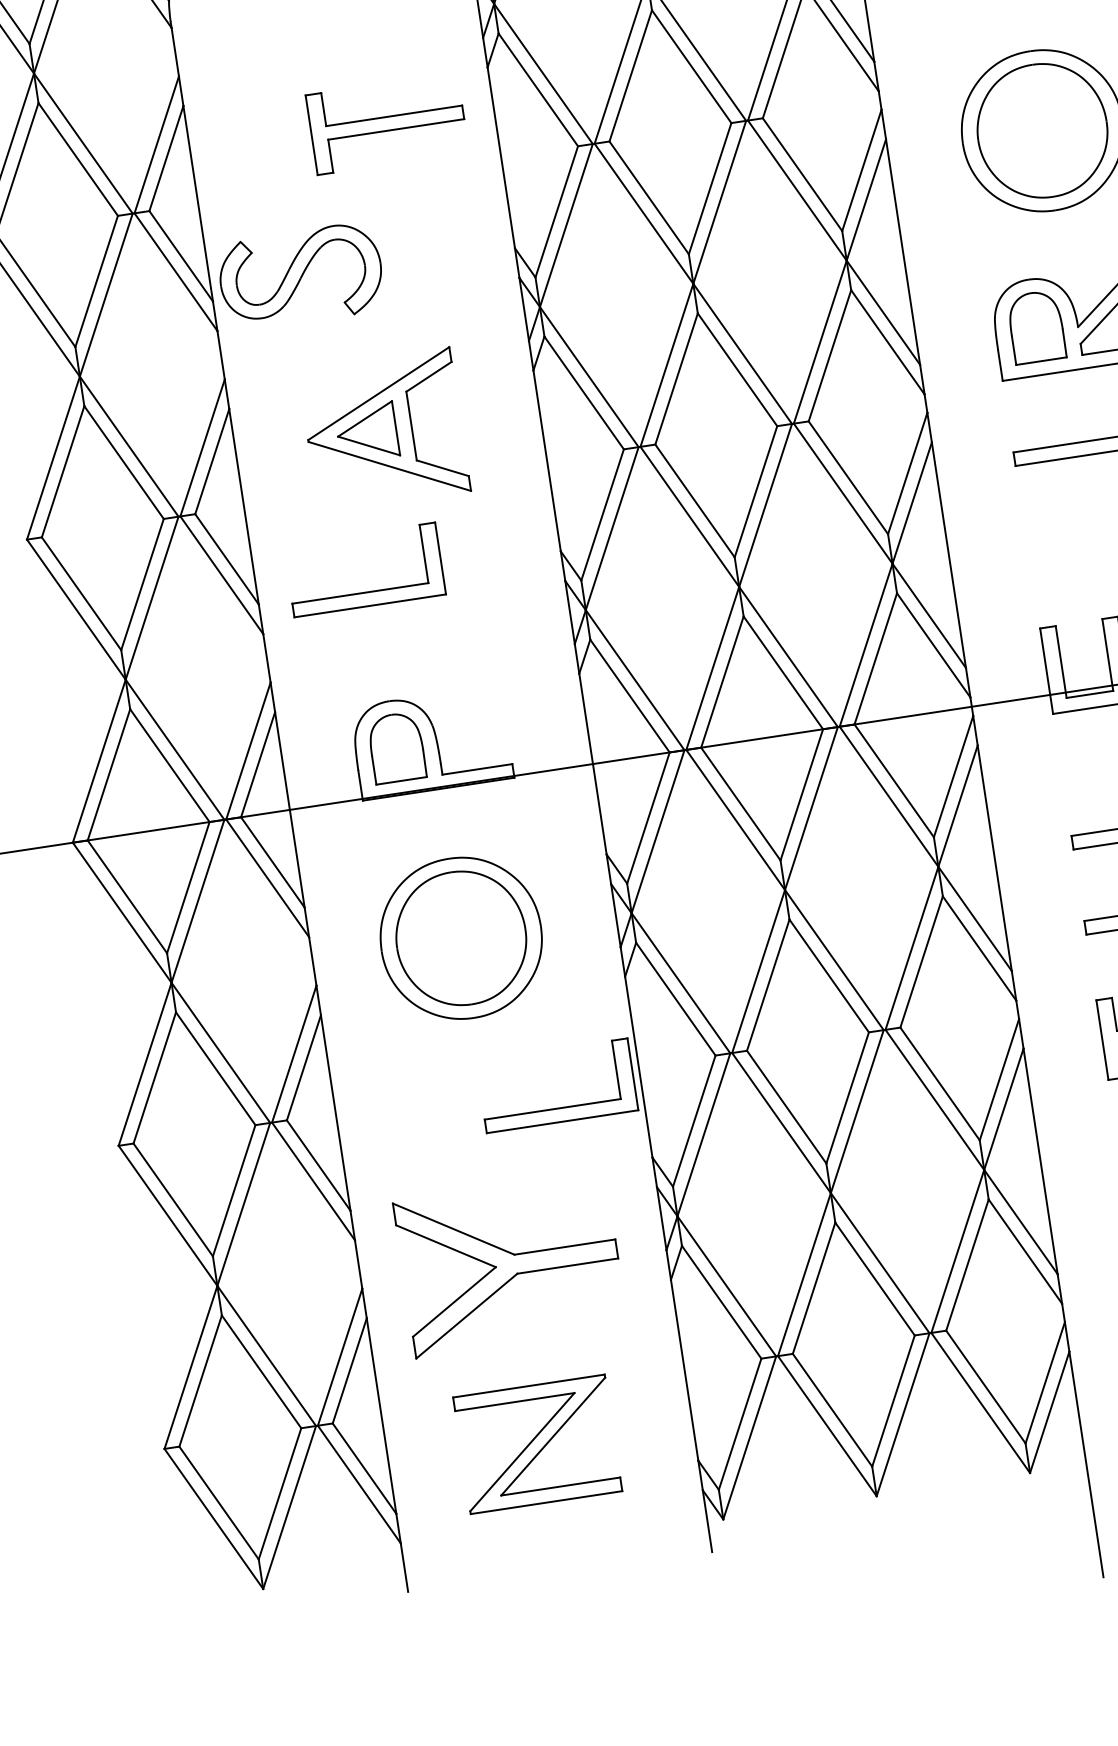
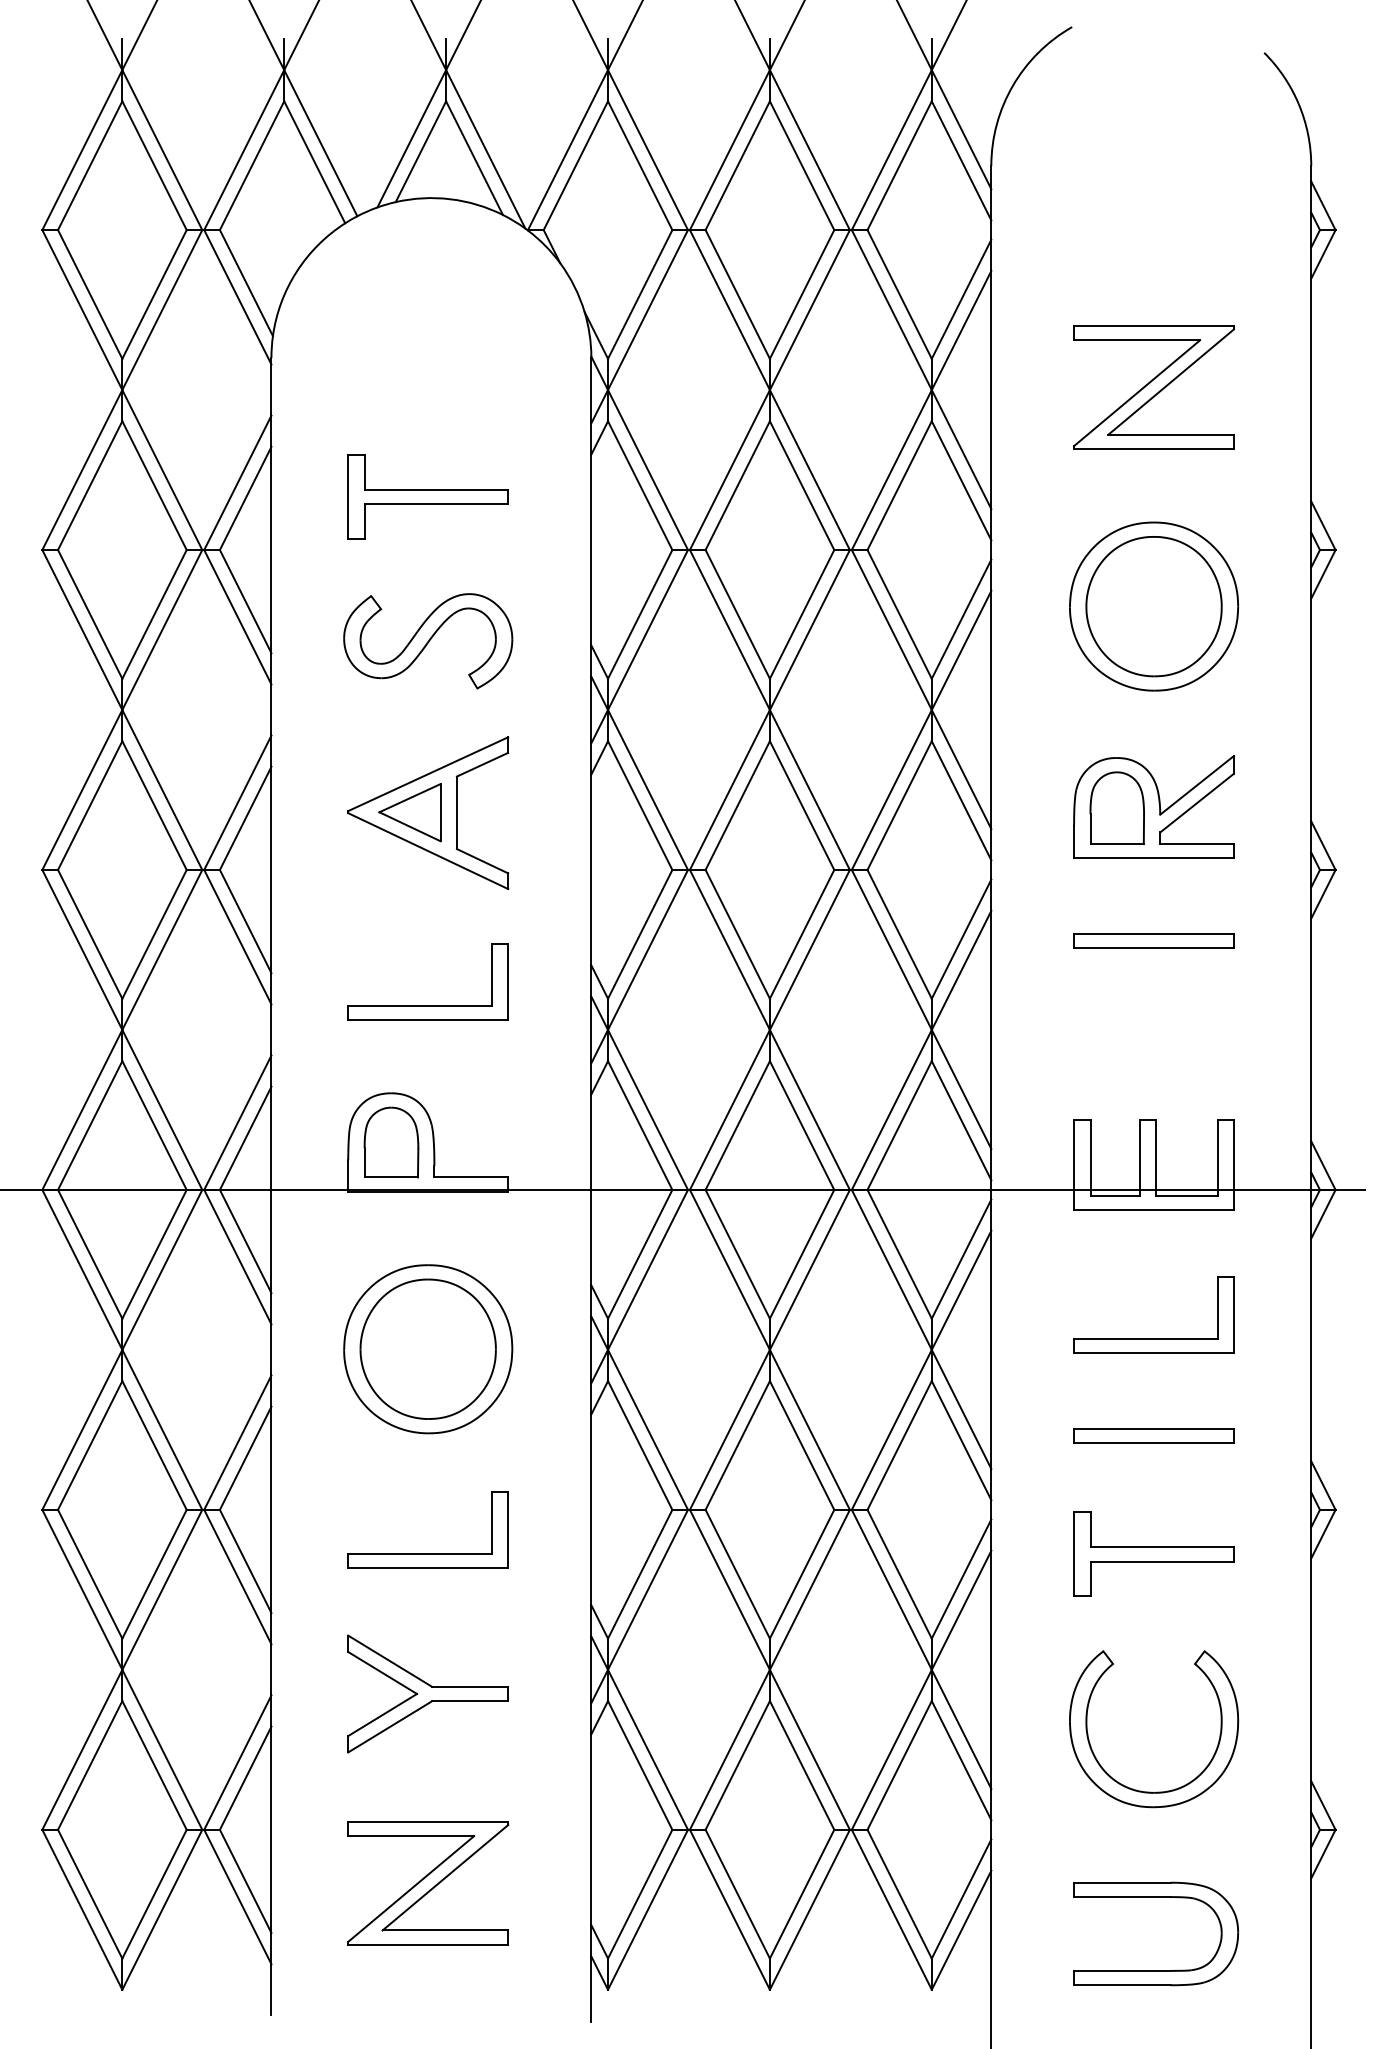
part: (386, 123) -> (427, 496), moved
part: (301, 276) -> (428, 641), moved
part: (367, 592) -> (427, 1005), moved
part: (559, 1107) -> (427, 1553), moved
part: (509, 1264) -> (427, 1693), size x0.71

